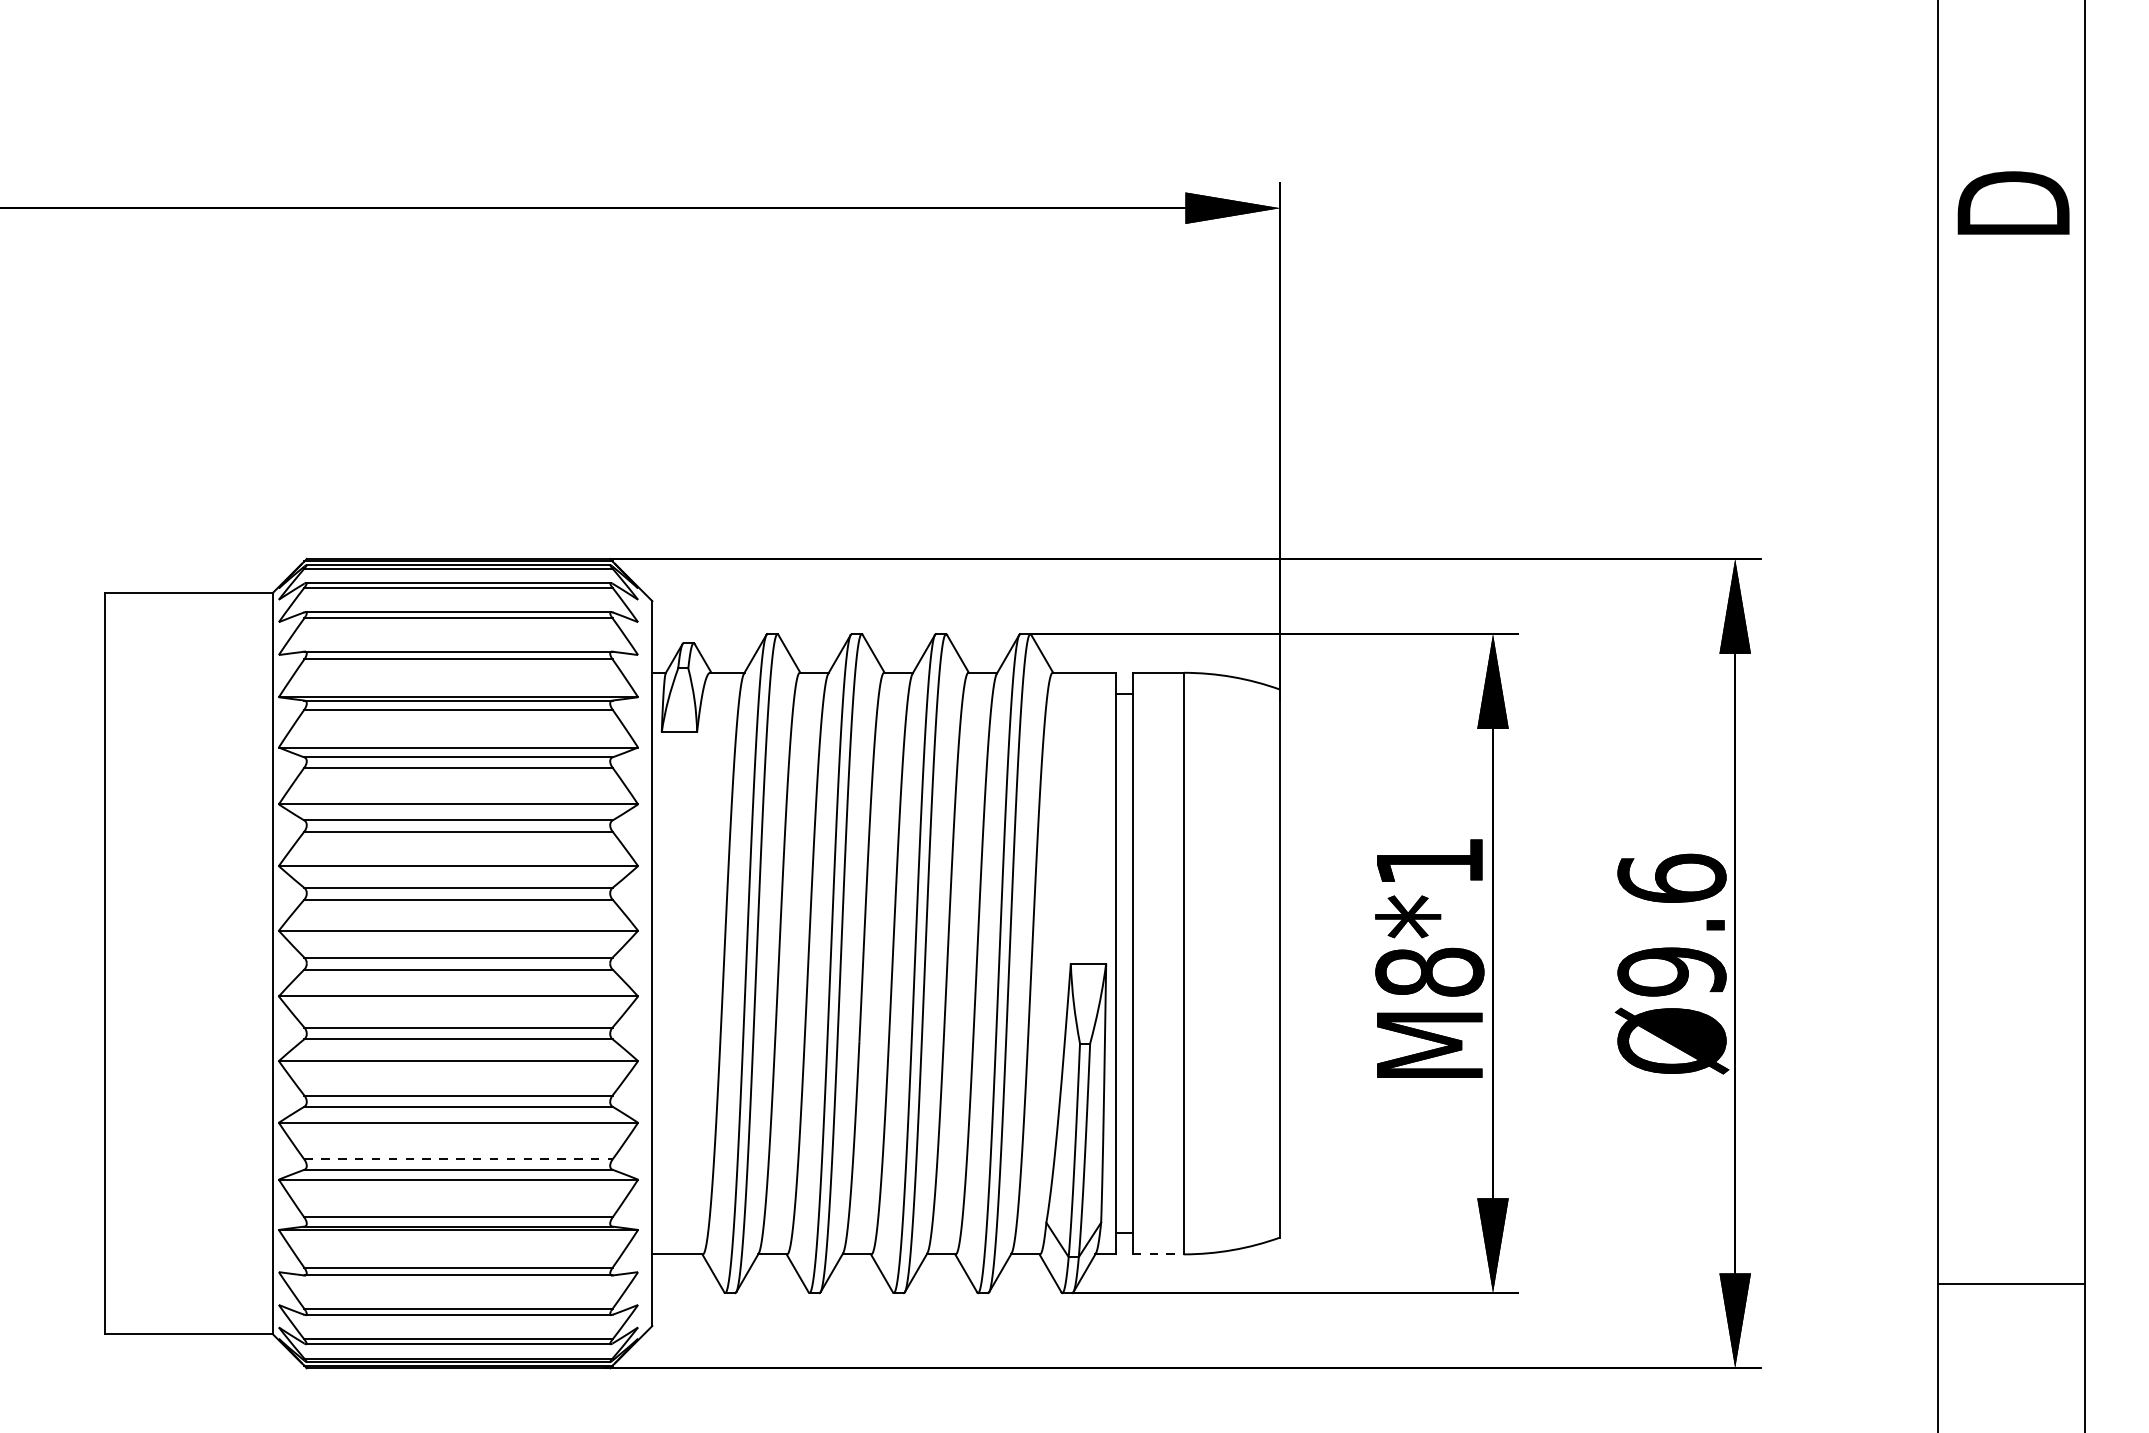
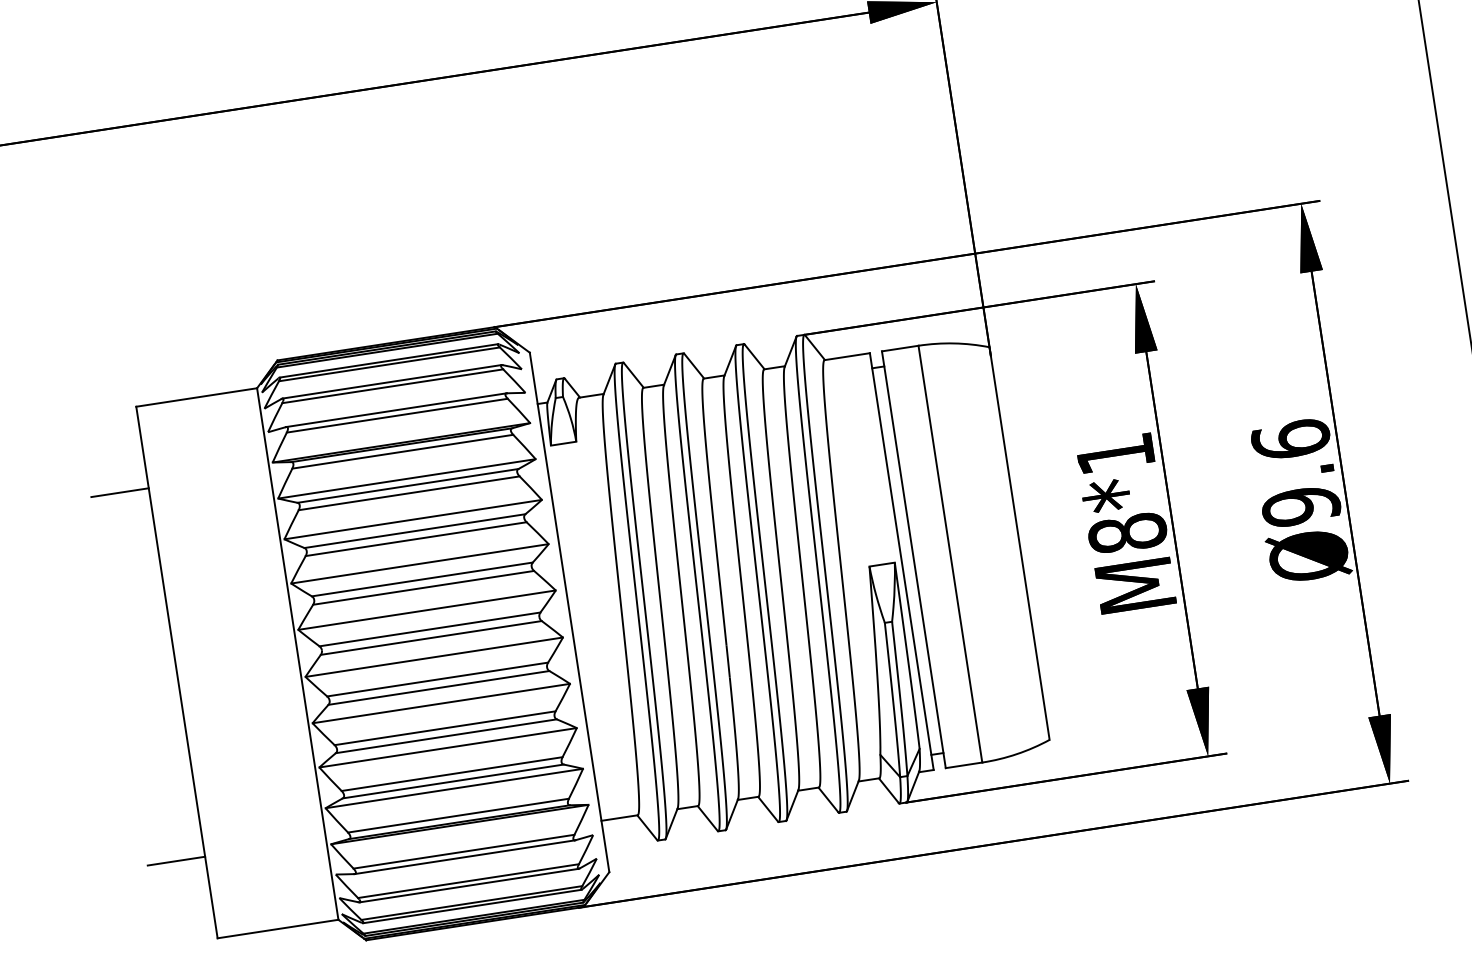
line: (64, 706) -> (120, 492), added
line: (458, 1159) -> (452, 774), dashed -> solid
line: (64, 1220) -> (176, 861), added
line: (1158, 1254) -> (964, 765), dashed -> solid

